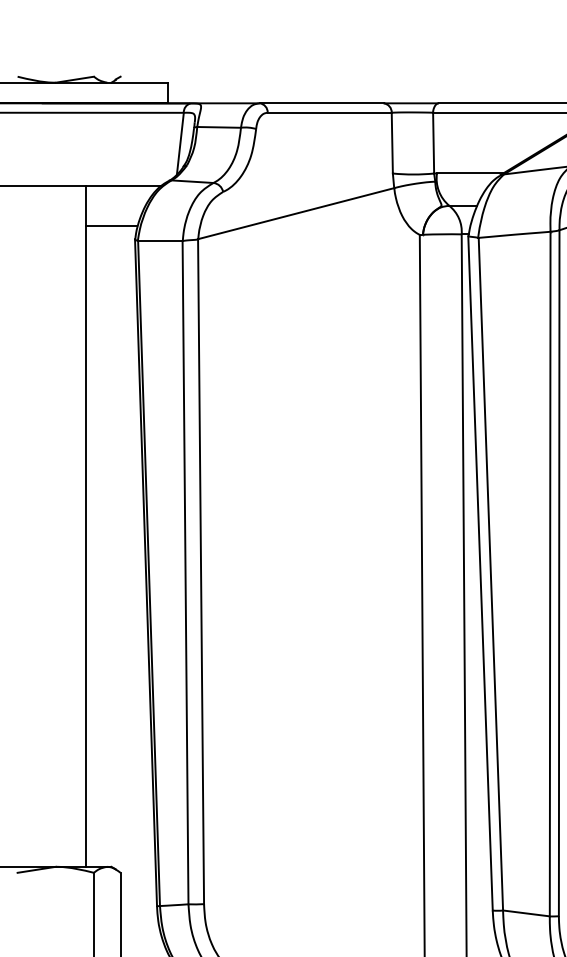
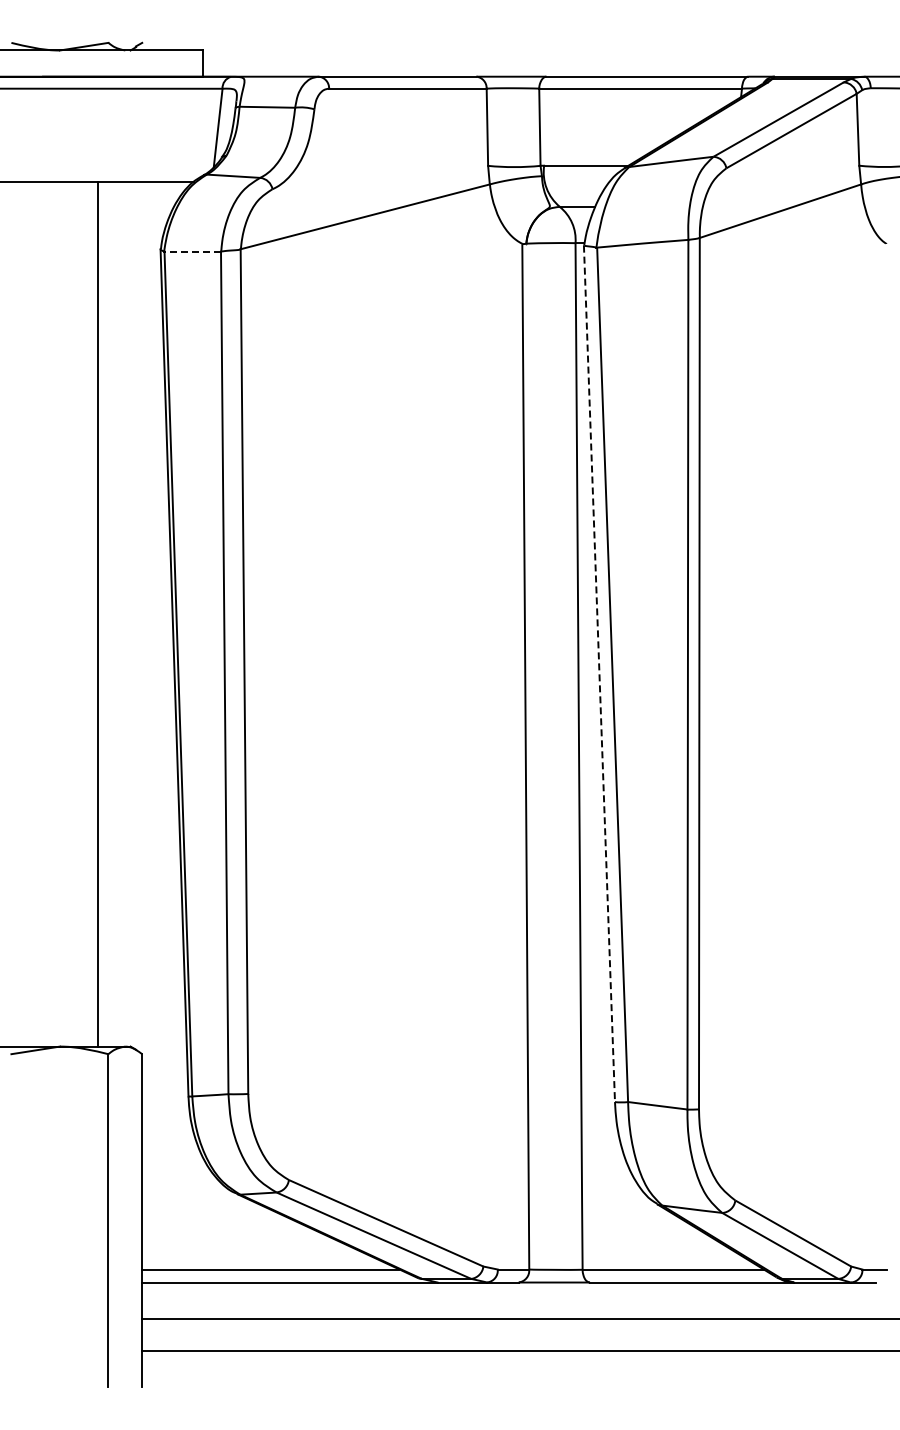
line: (111, 225) -> (130, 232), removed
line: (160, 240) -> (192, 251), solid -> dashed
line: (480, 573) -> (599, 674), solid -> dashed

